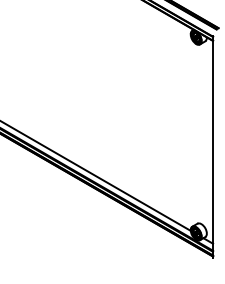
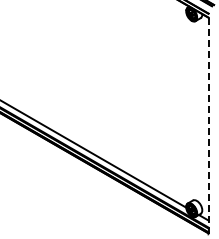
line: (213, 147) -> (208, 124), solid -> dashed

